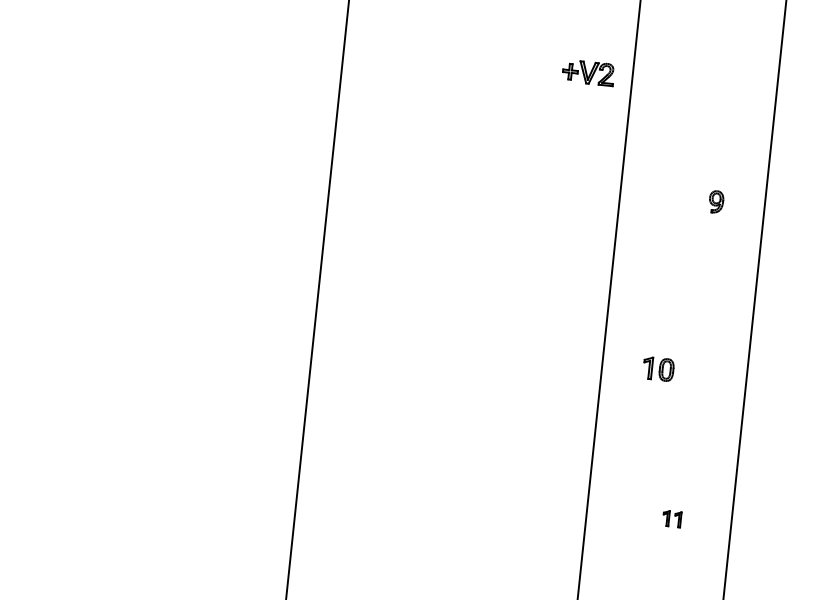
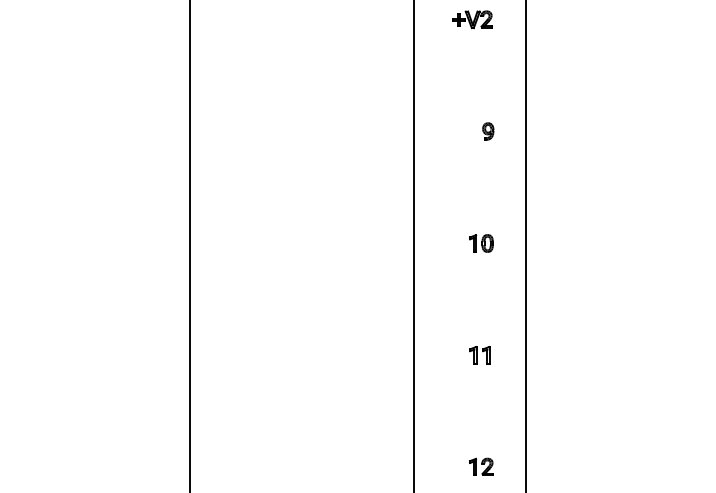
part: (588, 72) -> (472, 19), moved
part: (716, 201) -> (488, 131), moved
part: (658, 369) -> (481, 243), moved
part: (671, 519) -> (479, 355), size x1.43

